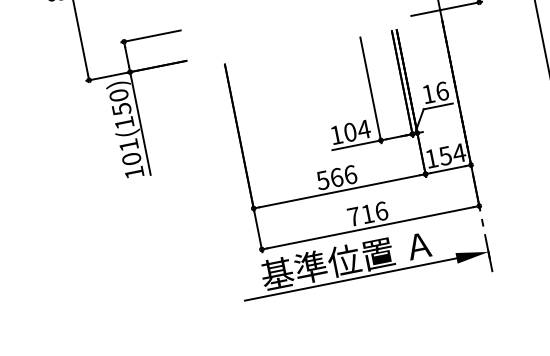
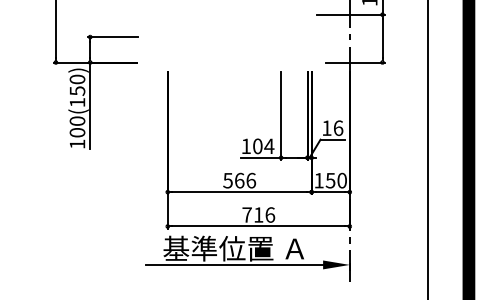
text: (128, 144) -> (77, 120), 101(150) -> 100(150)
text: (459, 152) -> (342, 180), 154 -> 150

